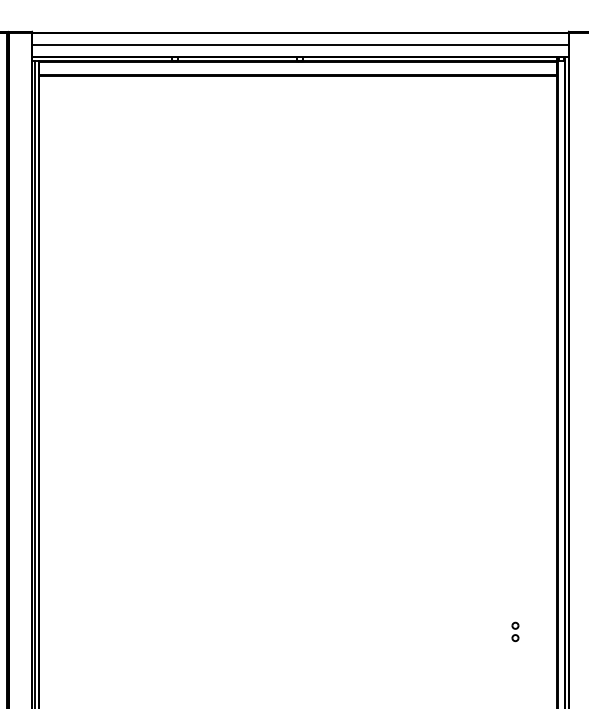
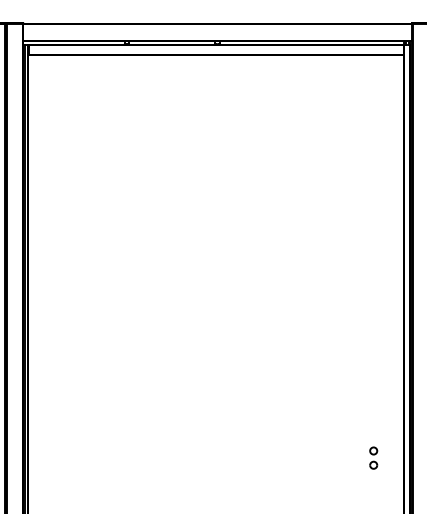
line: (300, 44) -> (217, 32), removed
part: (515, 631) -> (373, 457), size x1.6

